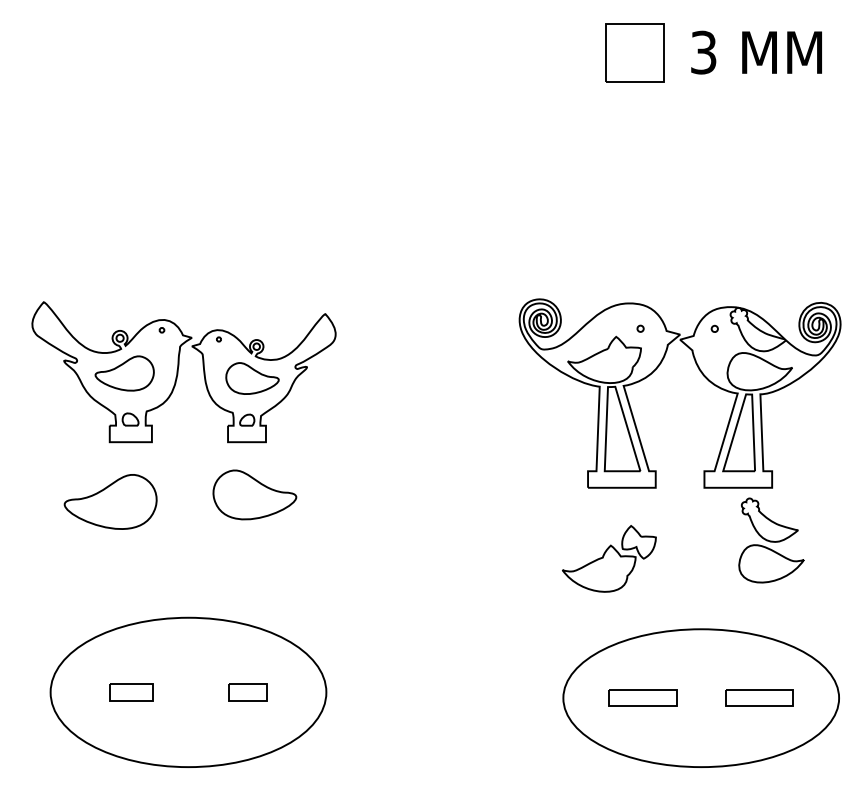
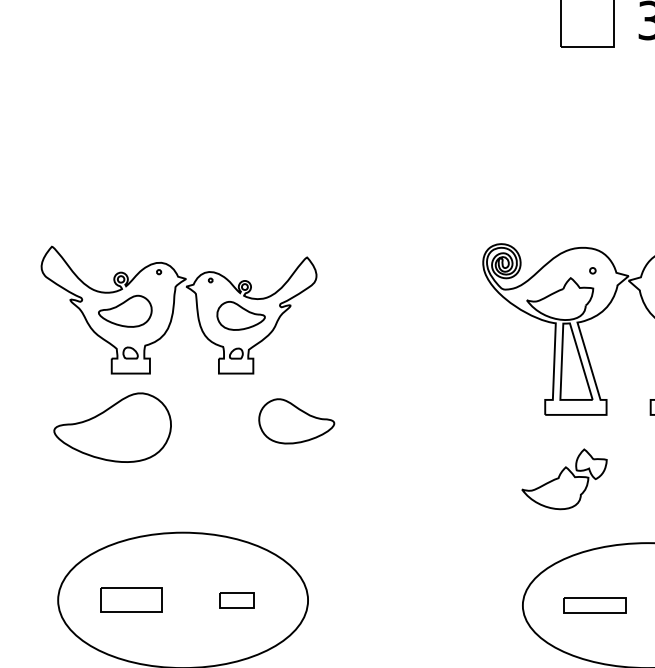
part: (254, 494) -> (296, 420), moved
part: (110, 501) -> (112, 427), size x1.4
part: (131, 692) -> (131, 600), size x1.6

